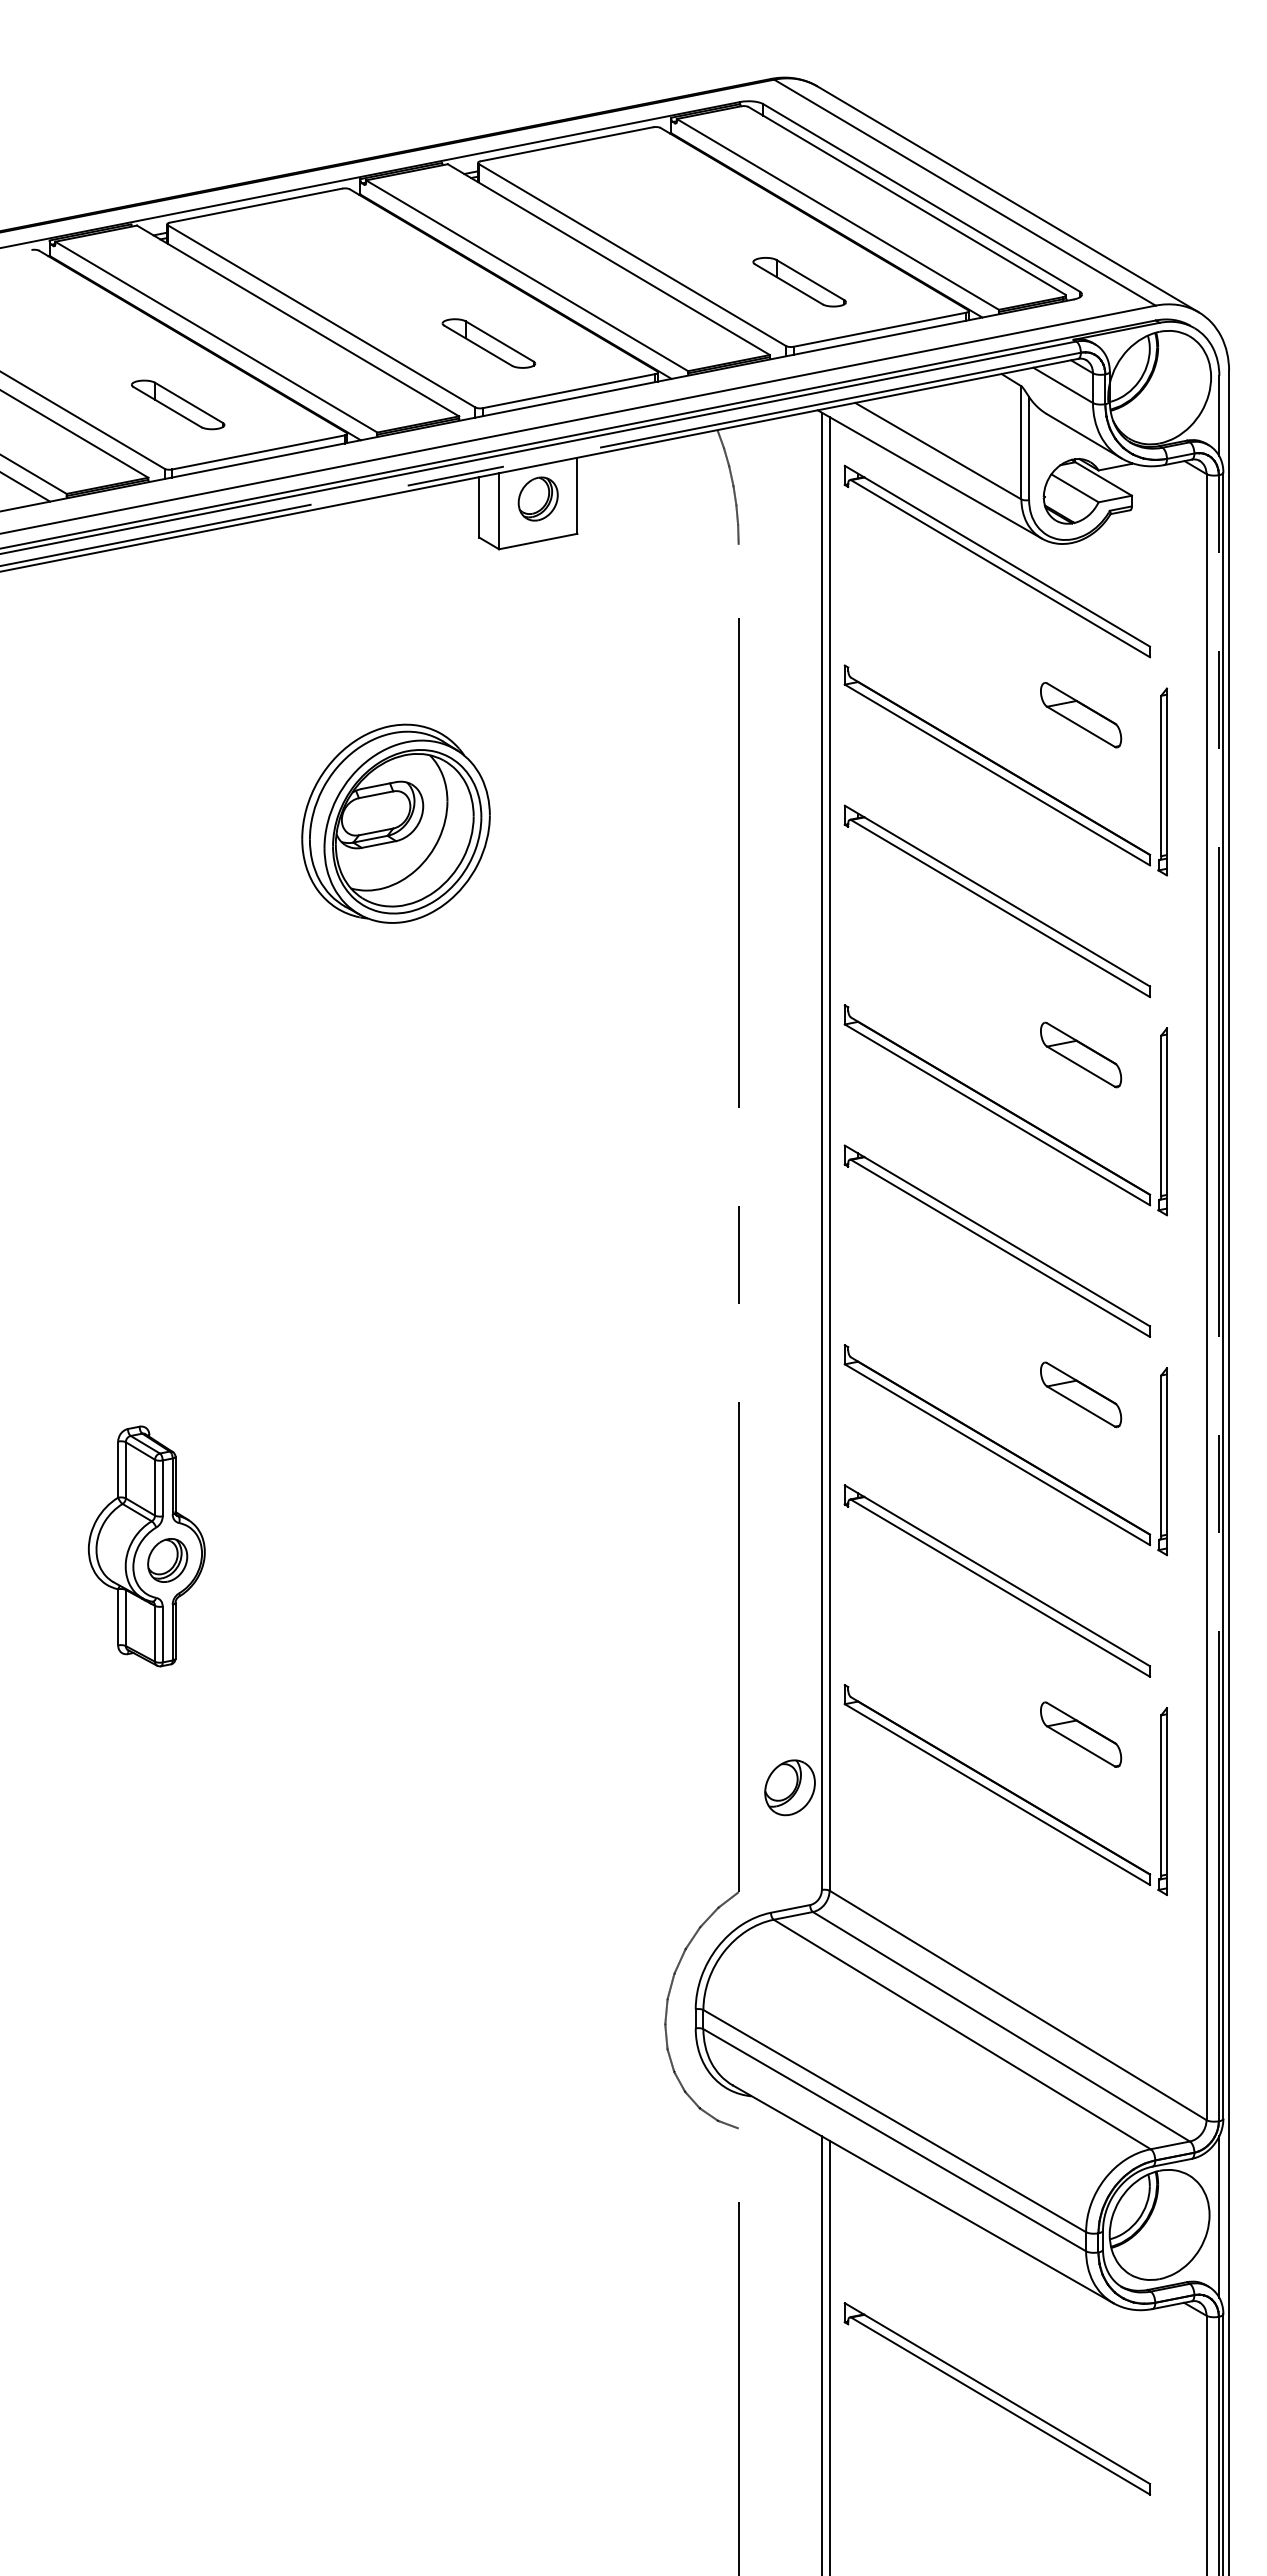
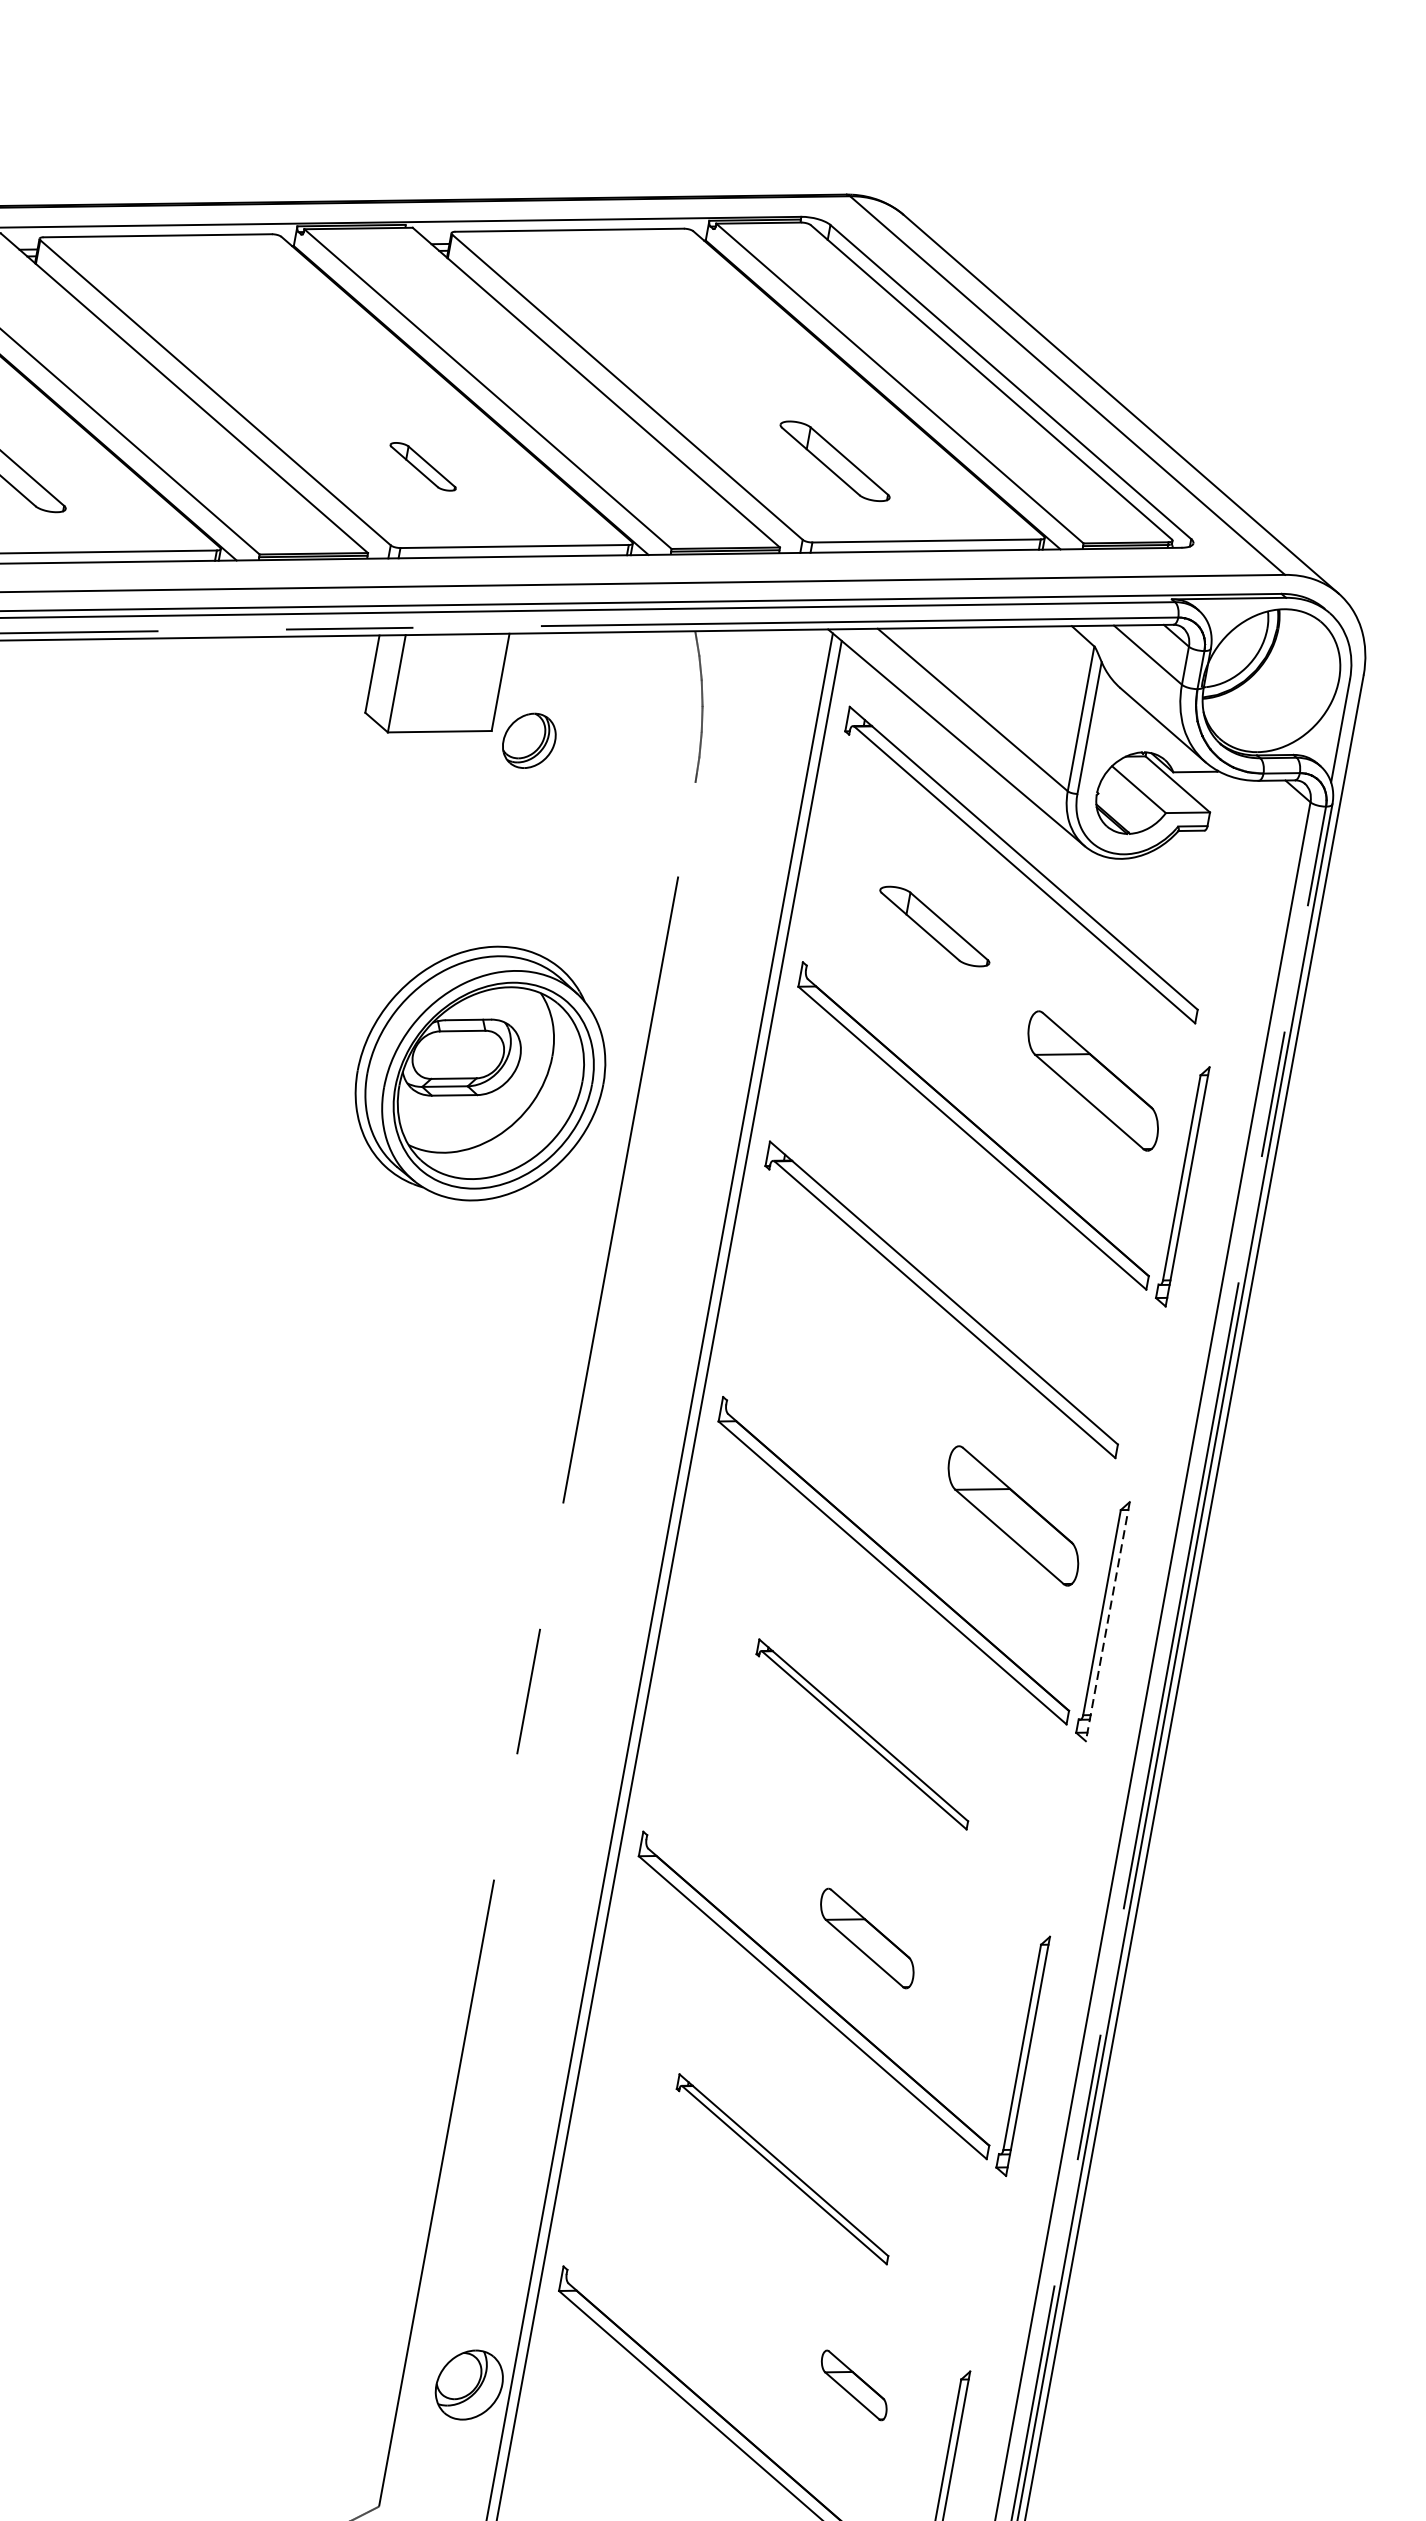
part: (488, 343) -> (422, 466), size x0.6
part: (537, 498) -> (528, 739), moved
part: (939, 620) -> (934, 926), added
part: (1081, 715) -> (1093, 1081), size x1.4
part: (395, 823) -> (480, 1072), moved
part: (1081, 1054) -> (1014, 1515), size x1.4
line: (1166, 1122) -> (1107, 1622), solid -> dashed
part: (997, 1240) -> (863, 1733), size x0.6
part: (1081, 1394) -> (867, 1938), moved
part: (997, 1580) -> (783, 2168), size x0.6
part: (1081, 1734) -> (854, 2385), size x0.7

